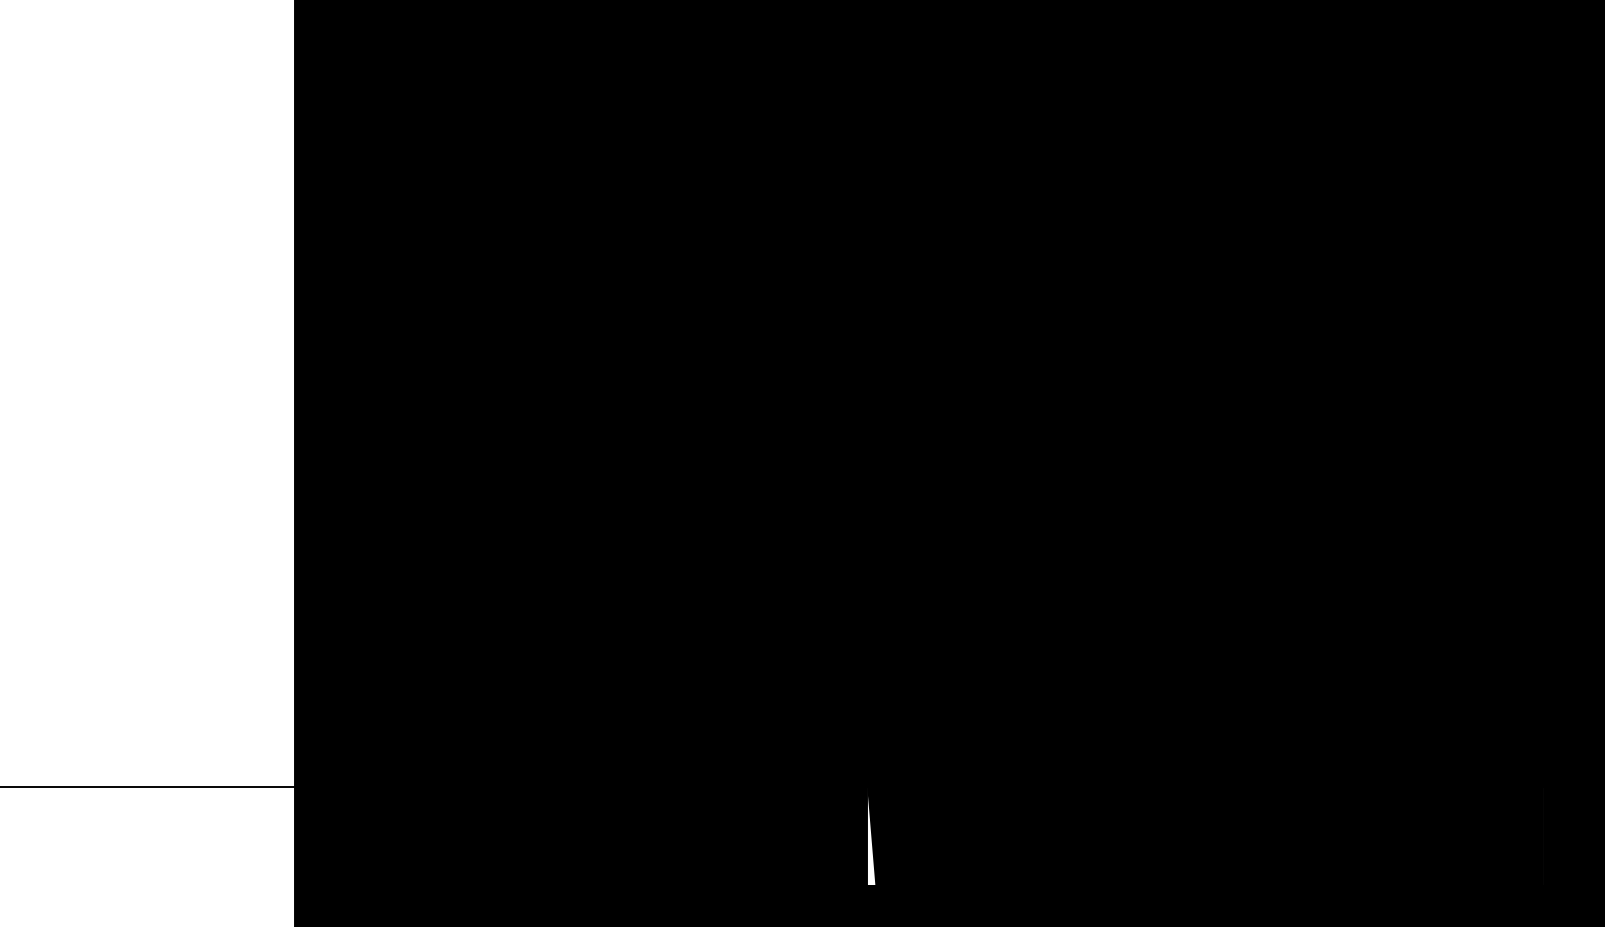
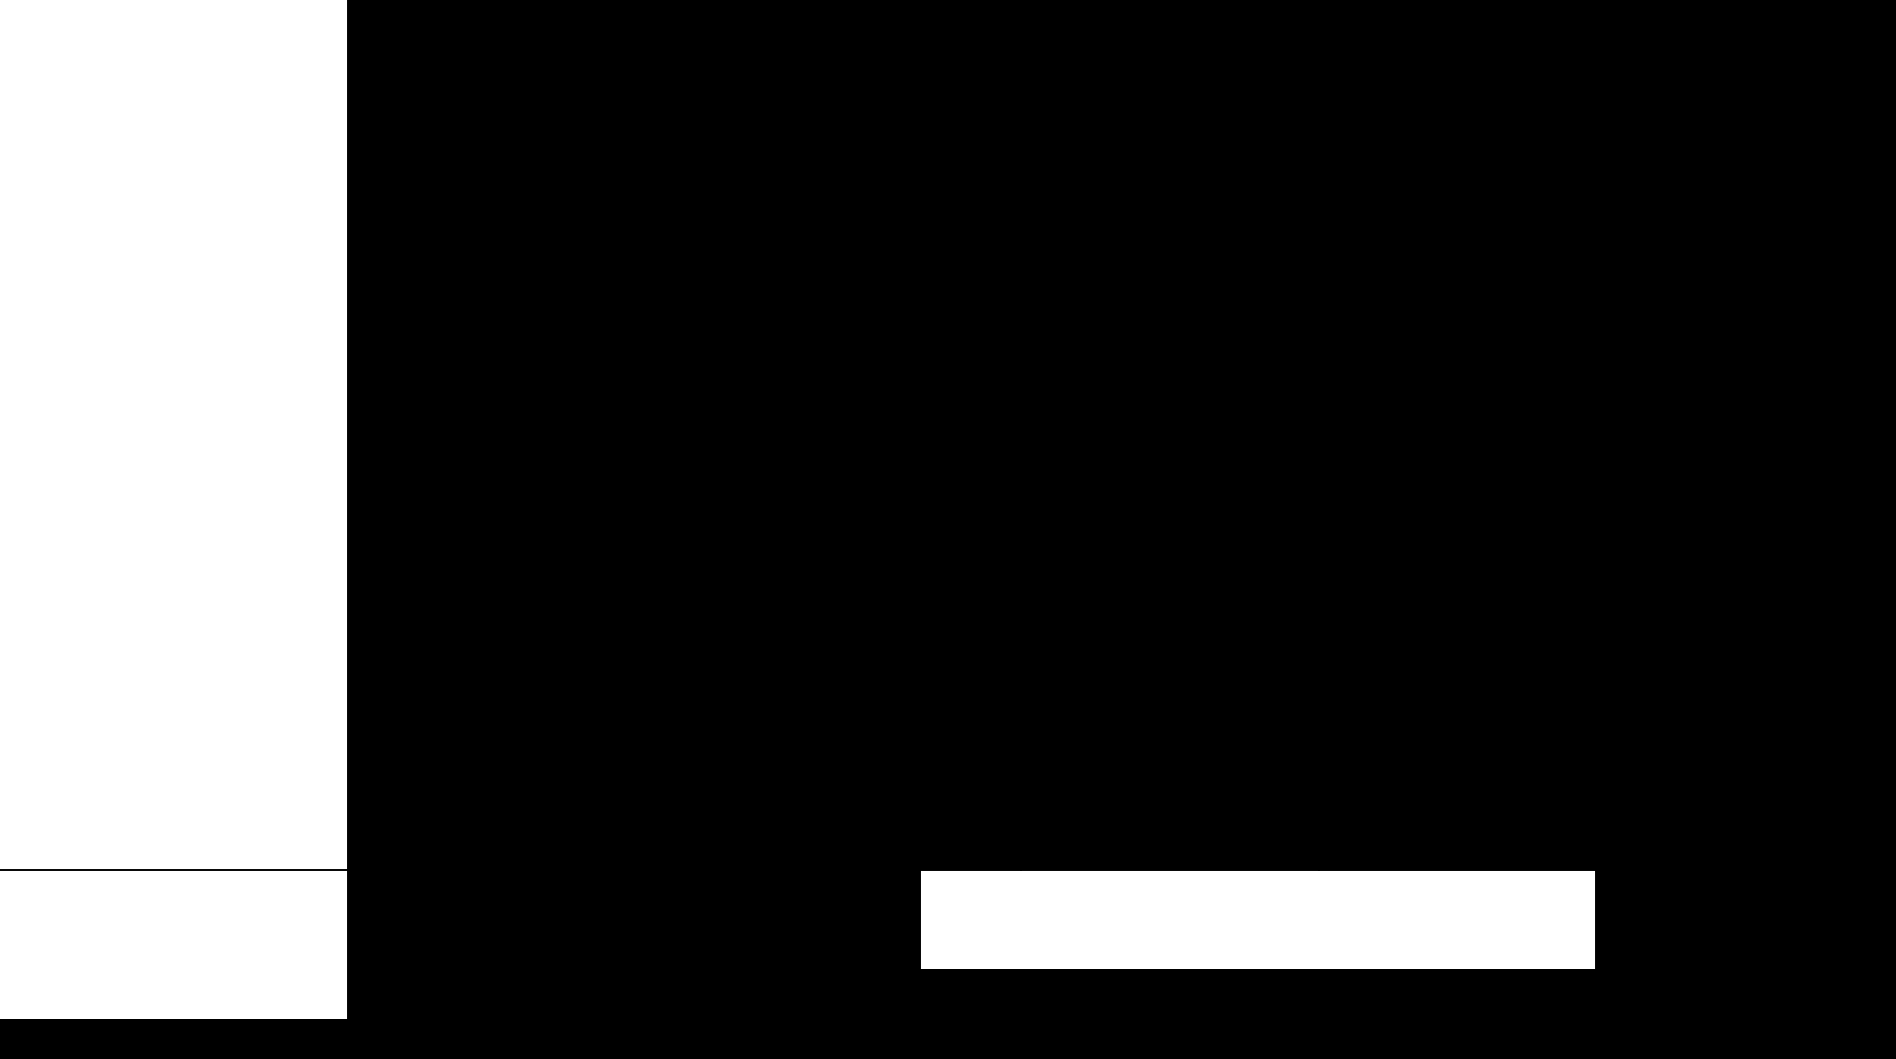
fill: (1205, 835) -> (1257, 919), removed

